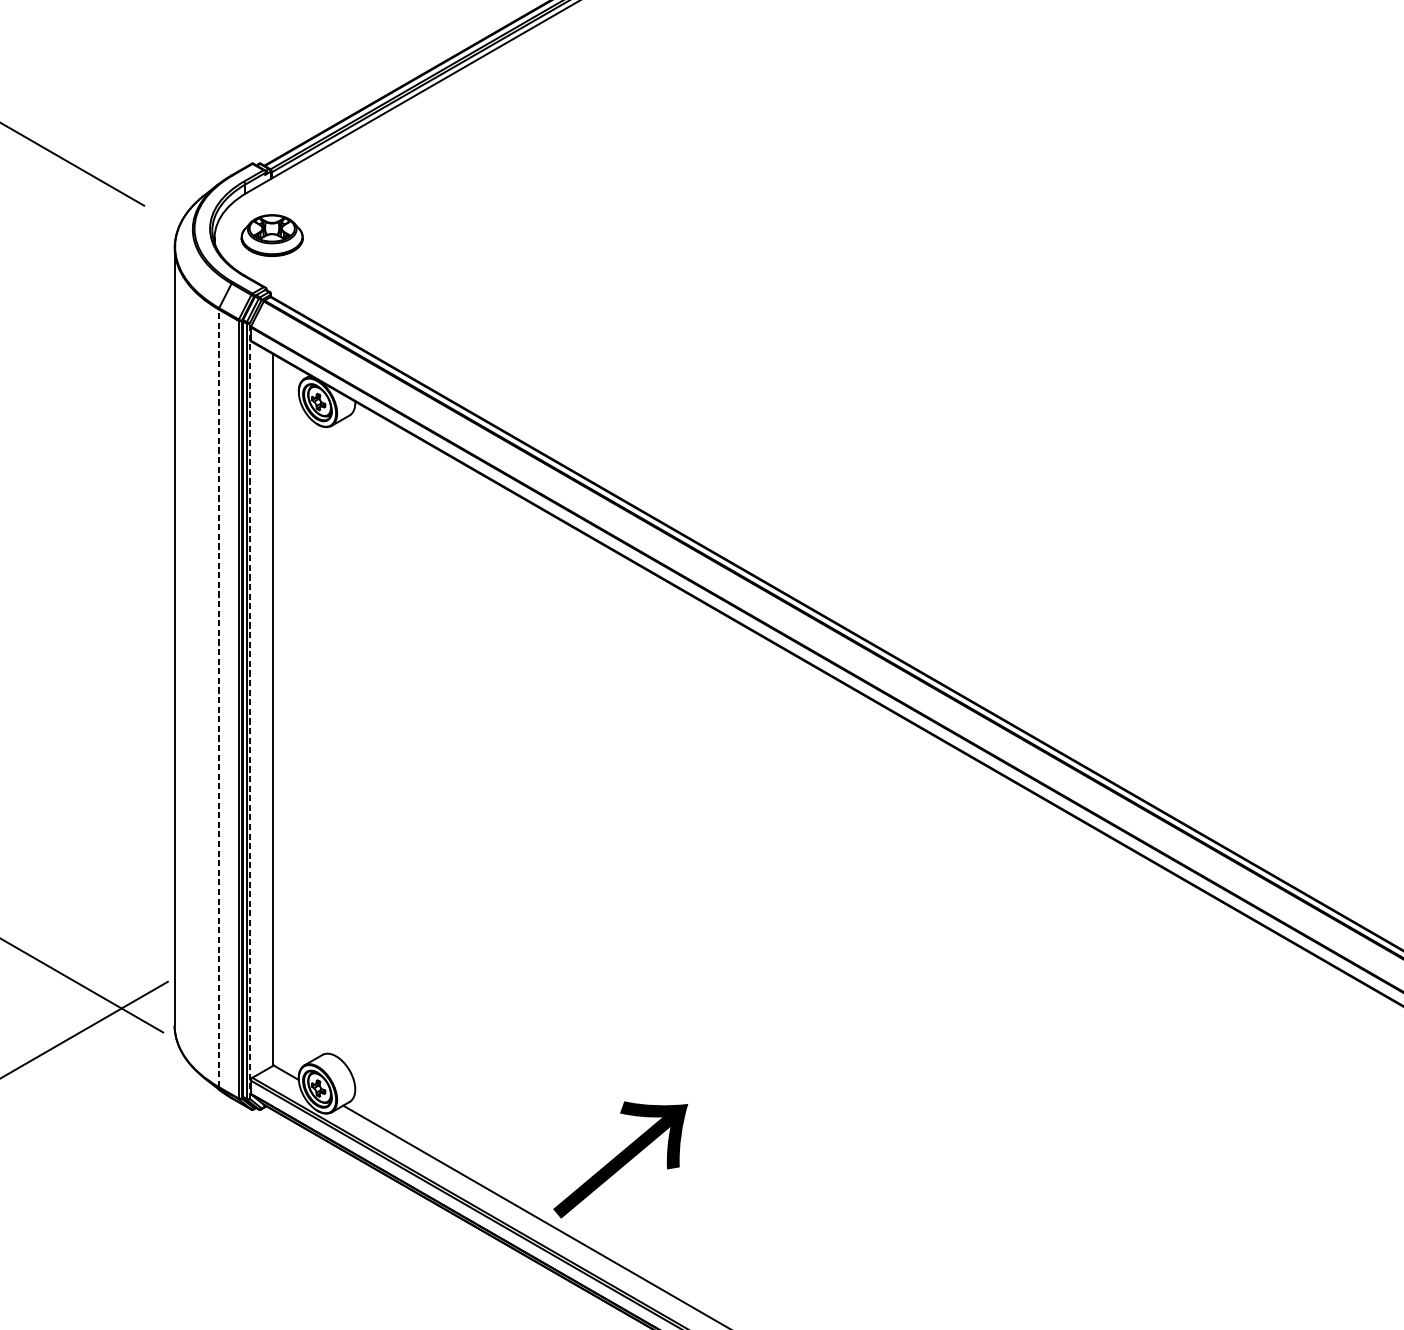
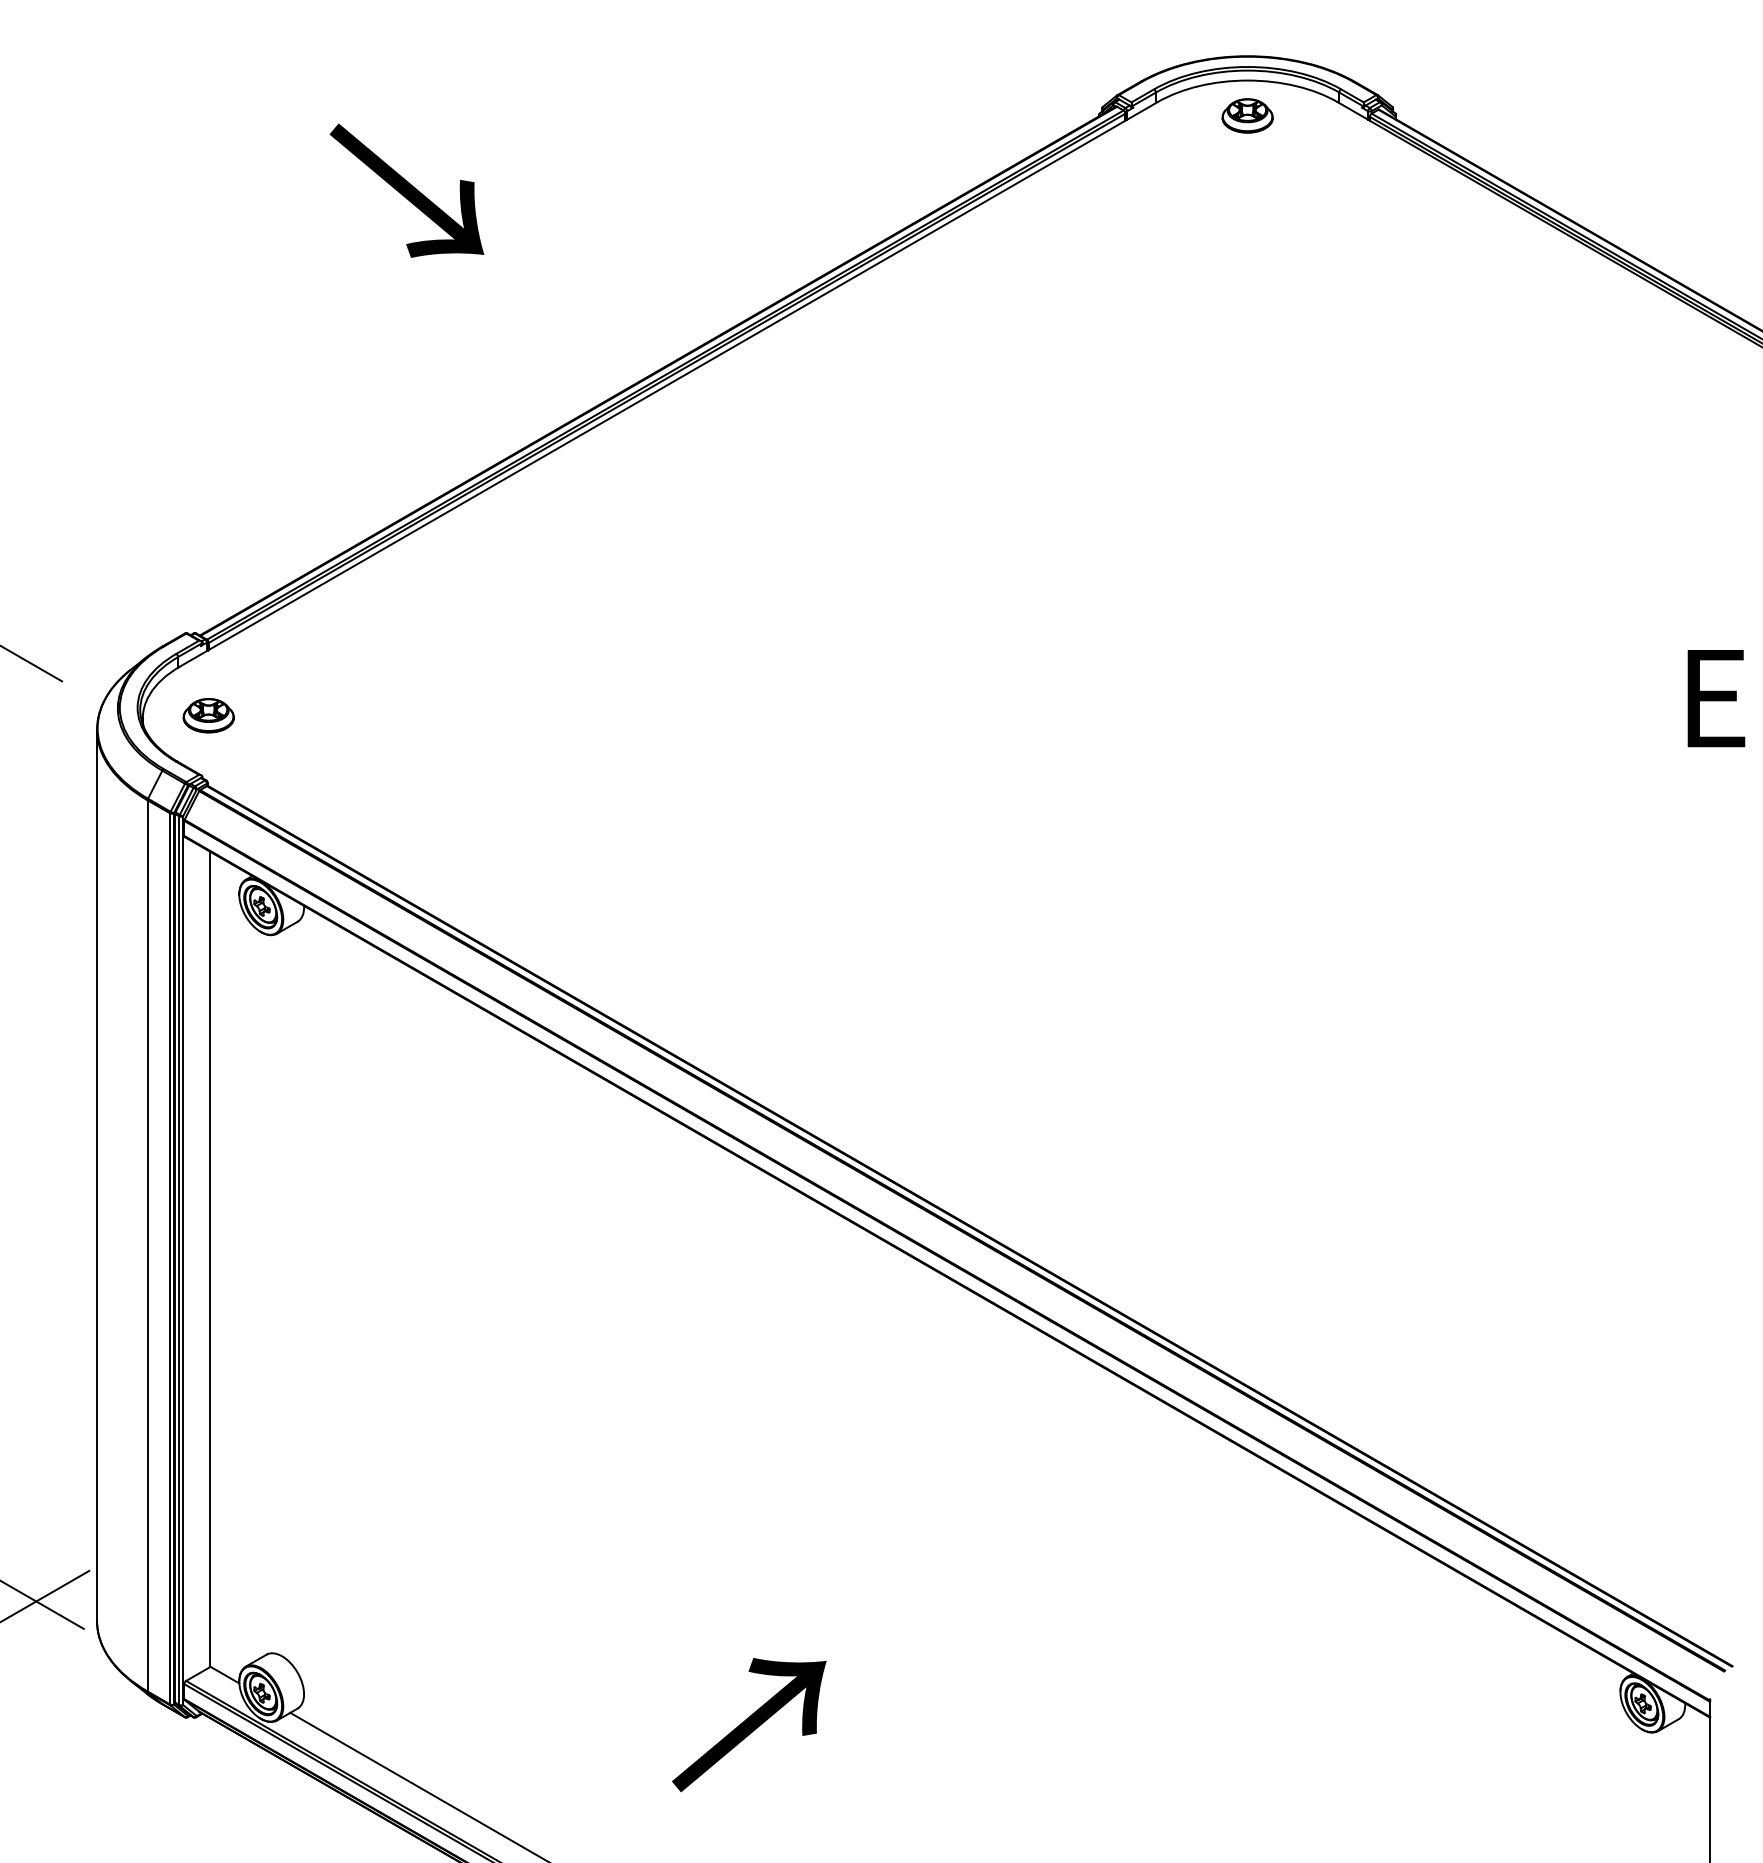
part: (271, 235) -> (208, 715), size x0.71
line: (218, 697) -> (147, 1245), dashed -> solid
line: (250, 710) -> (183, 1260), dashed -> solid
text: (620, 1160) -> (749, 1725), moved

